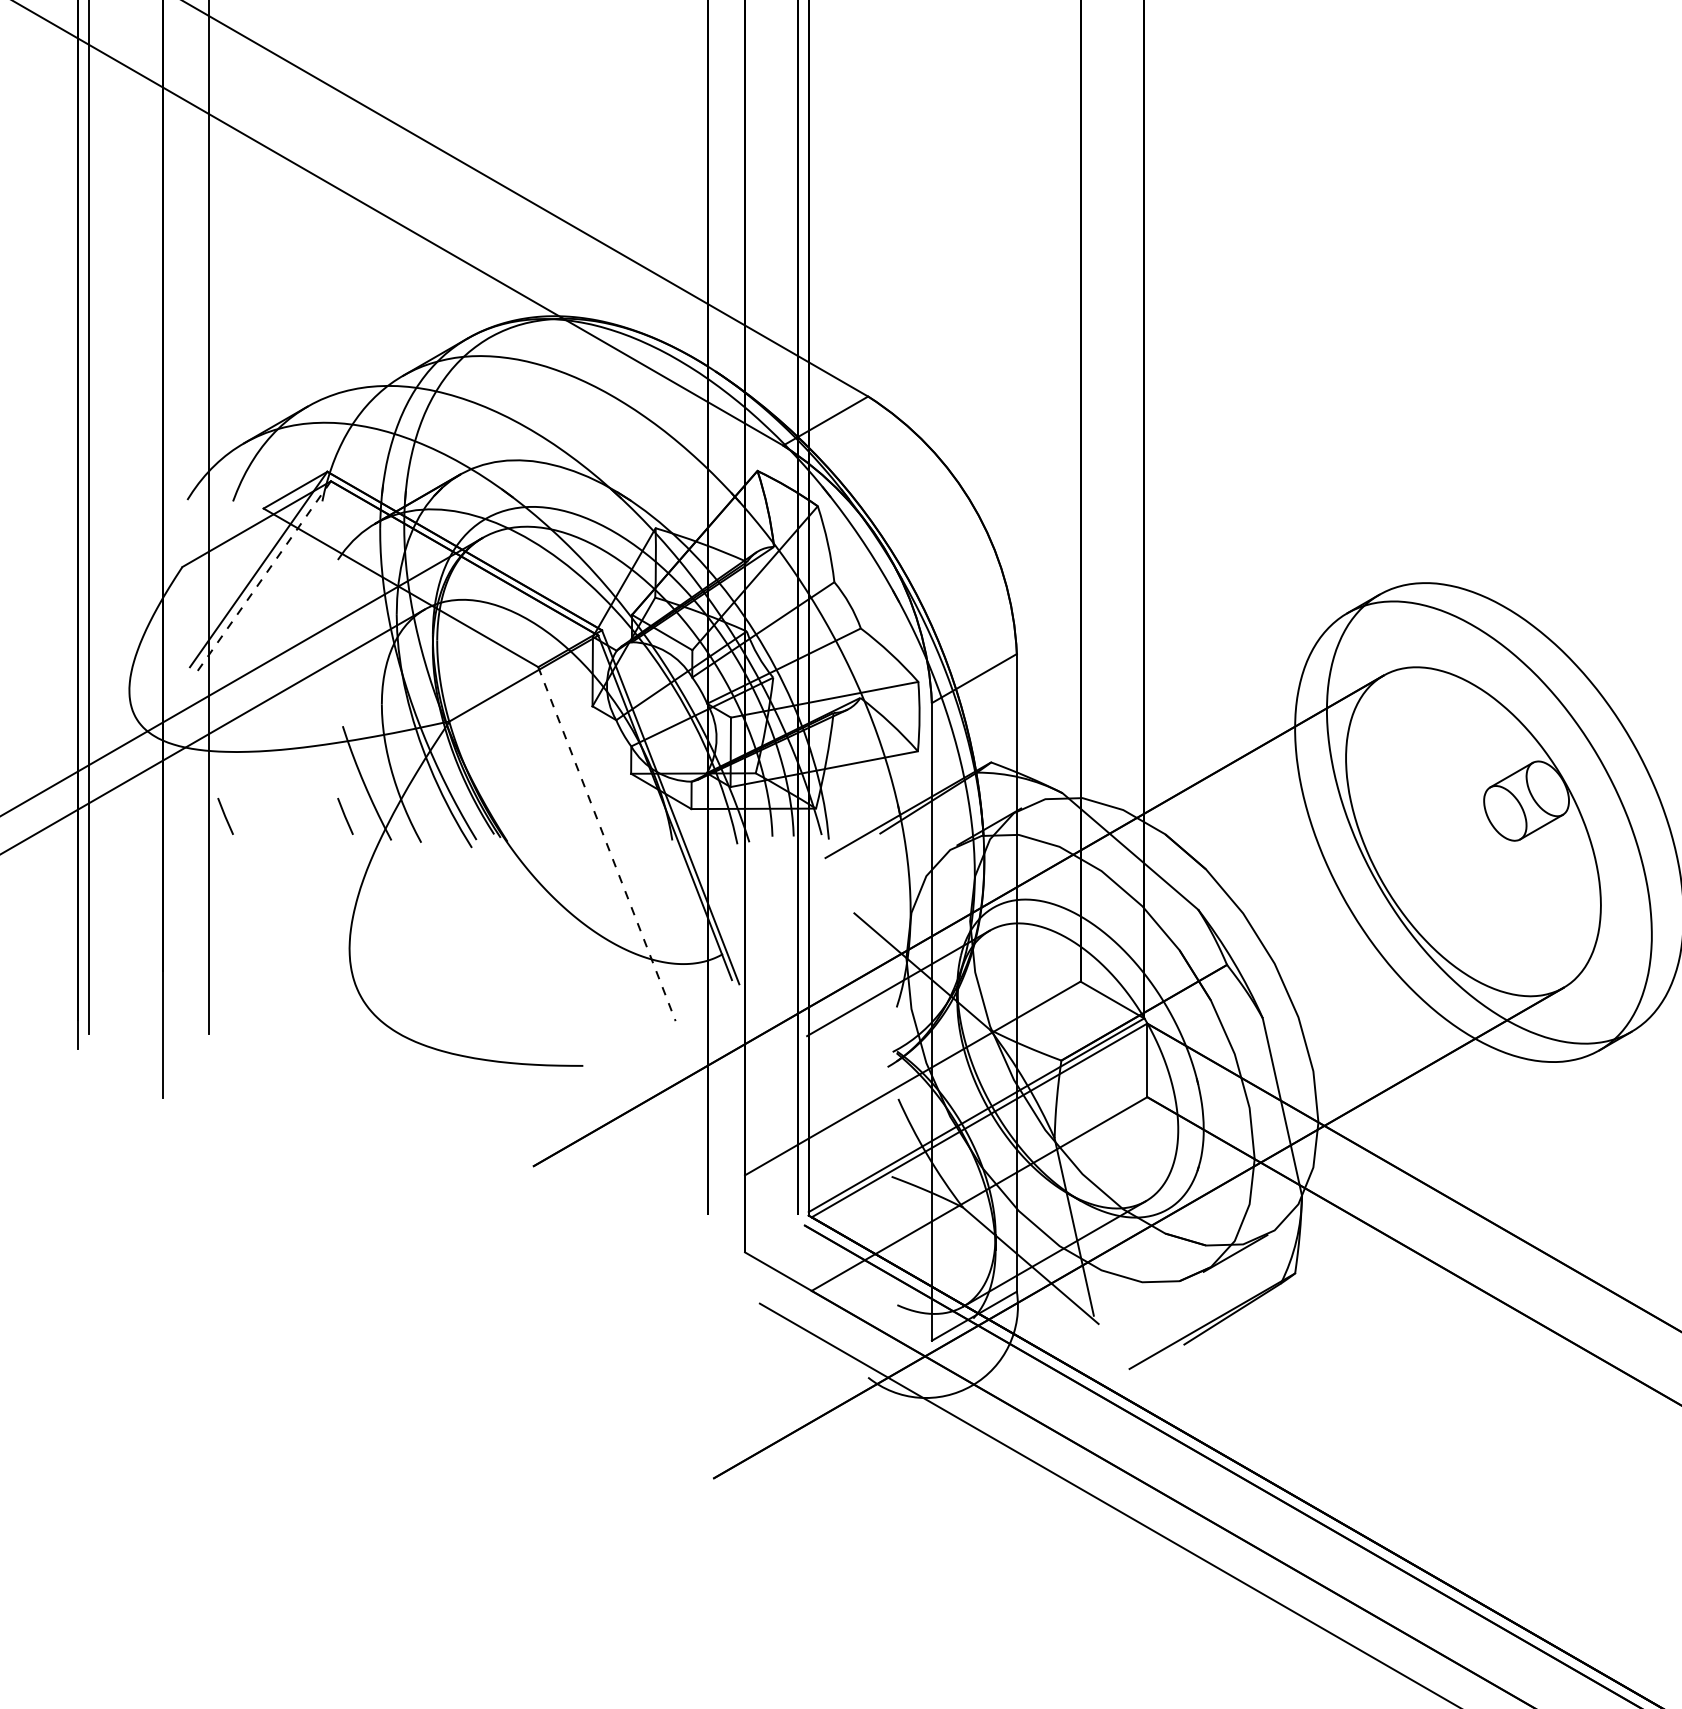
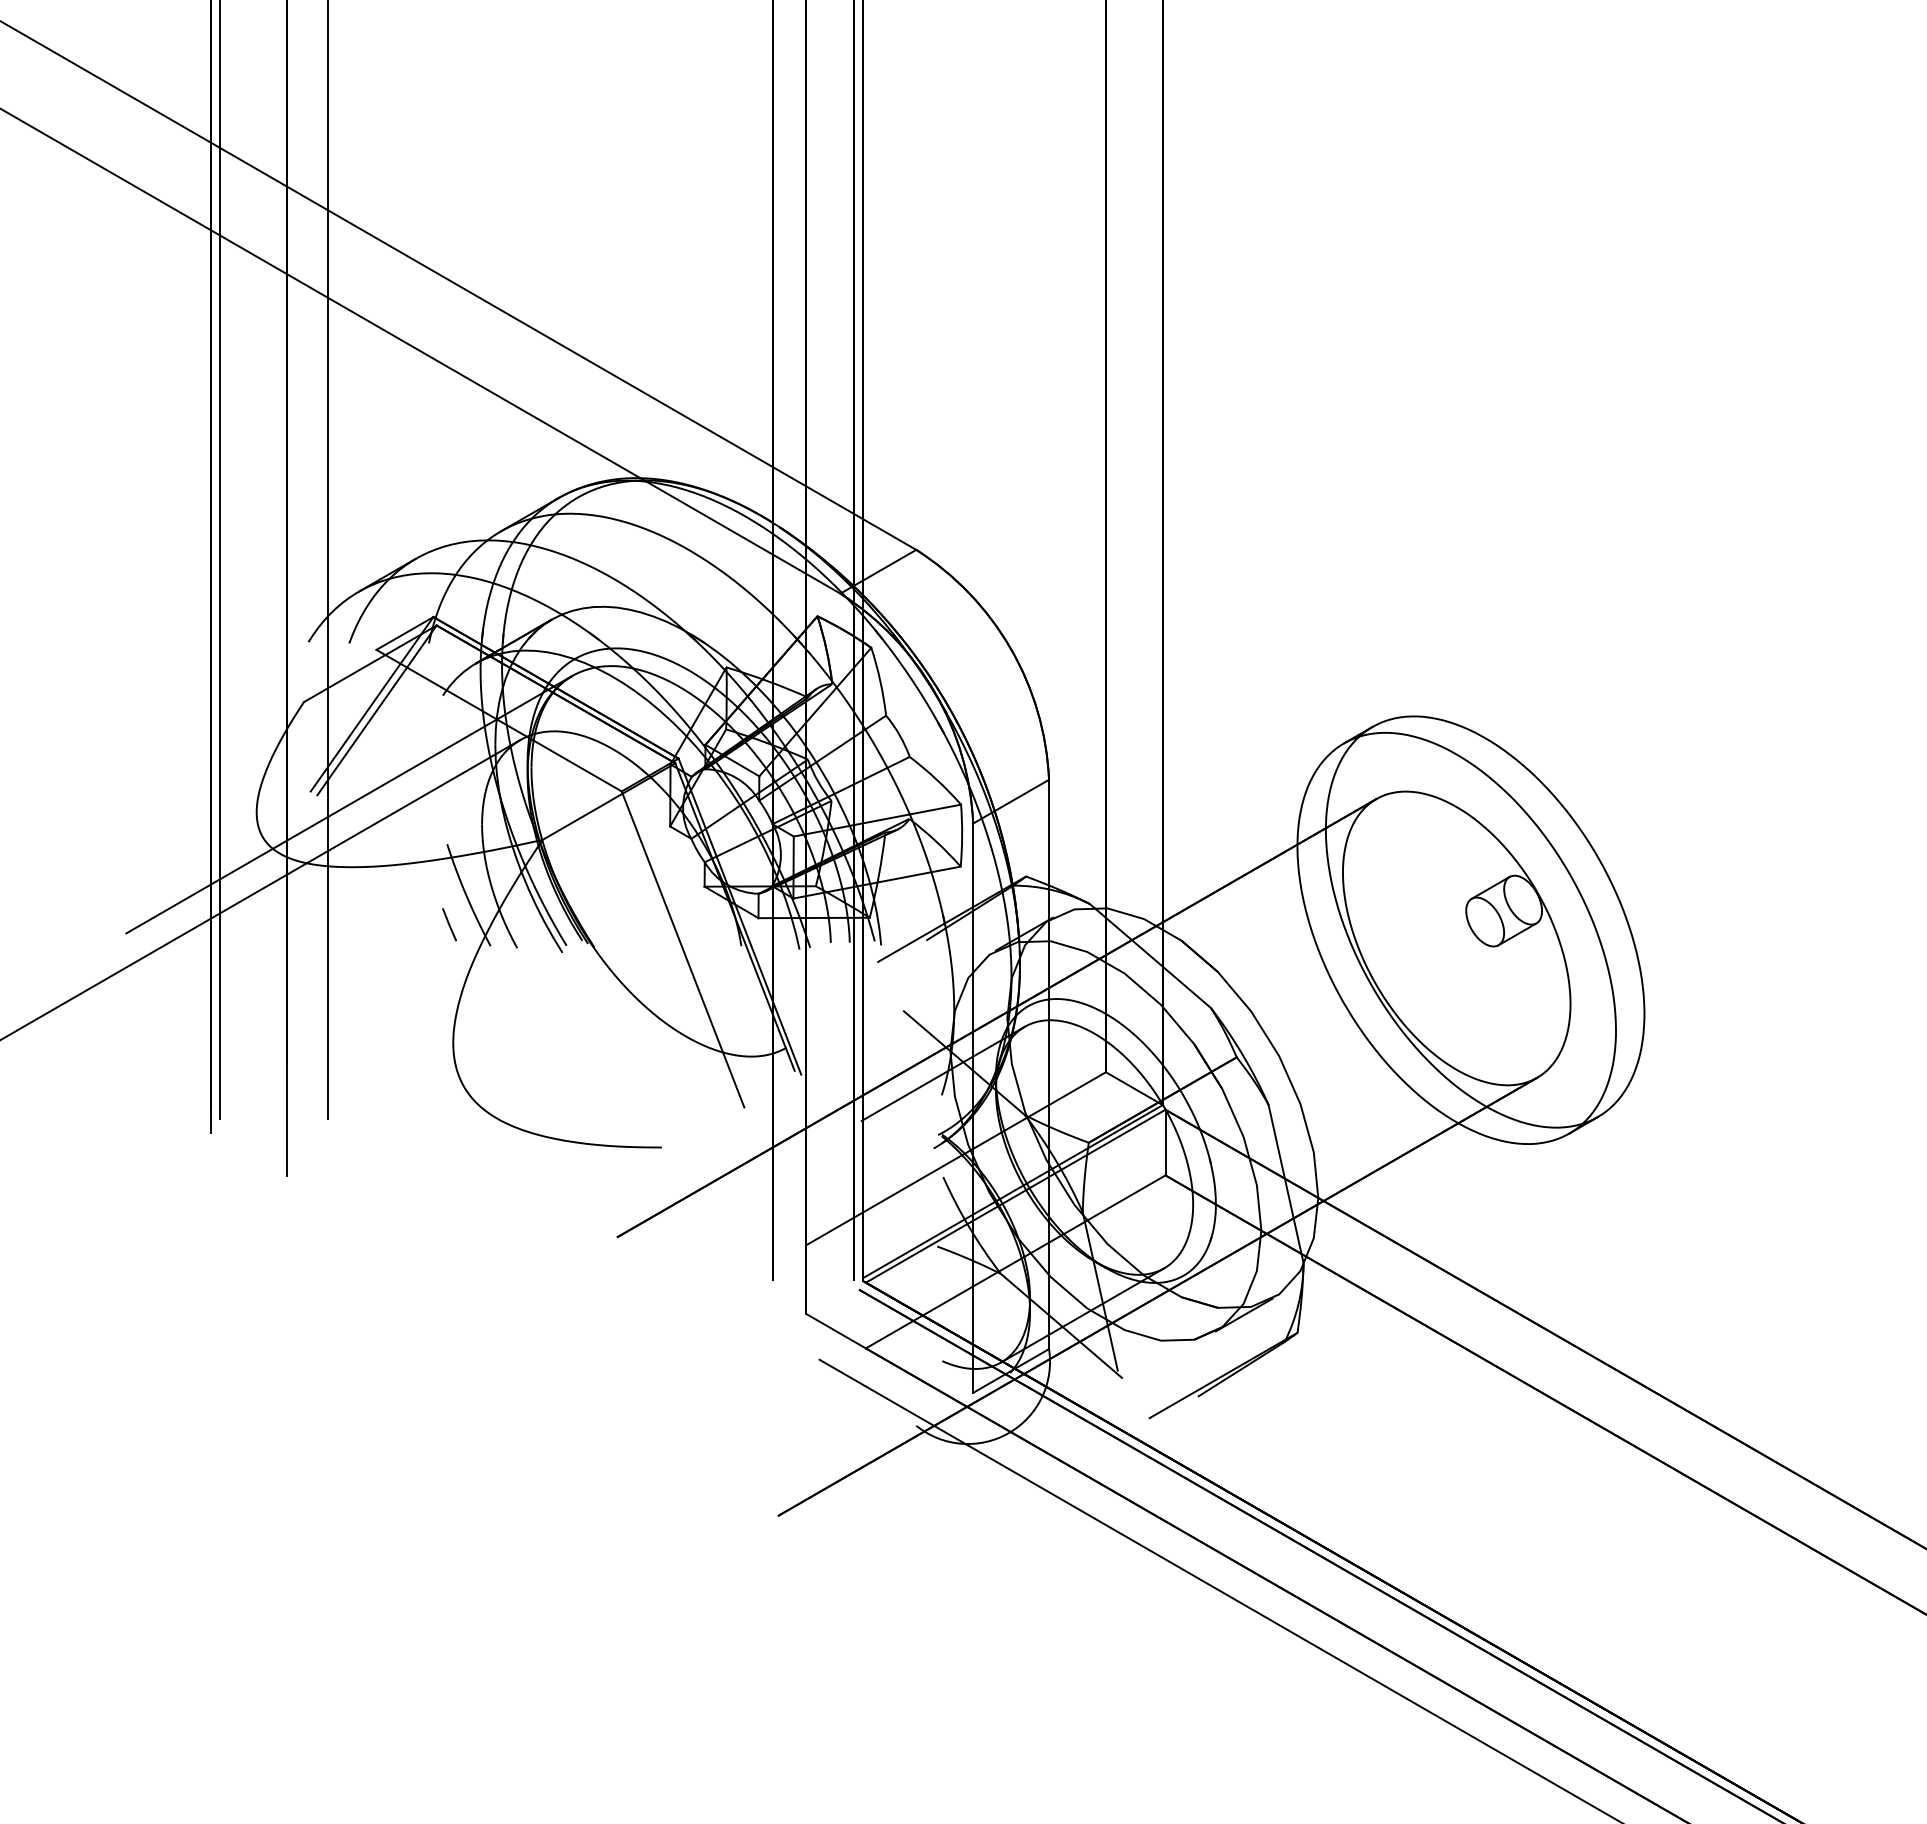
line: (264, 576) -> (377, 710), dashed -> solid
line: (225, 816) -> (342, 924), removed
line: (607, 844) -> (683, 949), dashed -> solid

